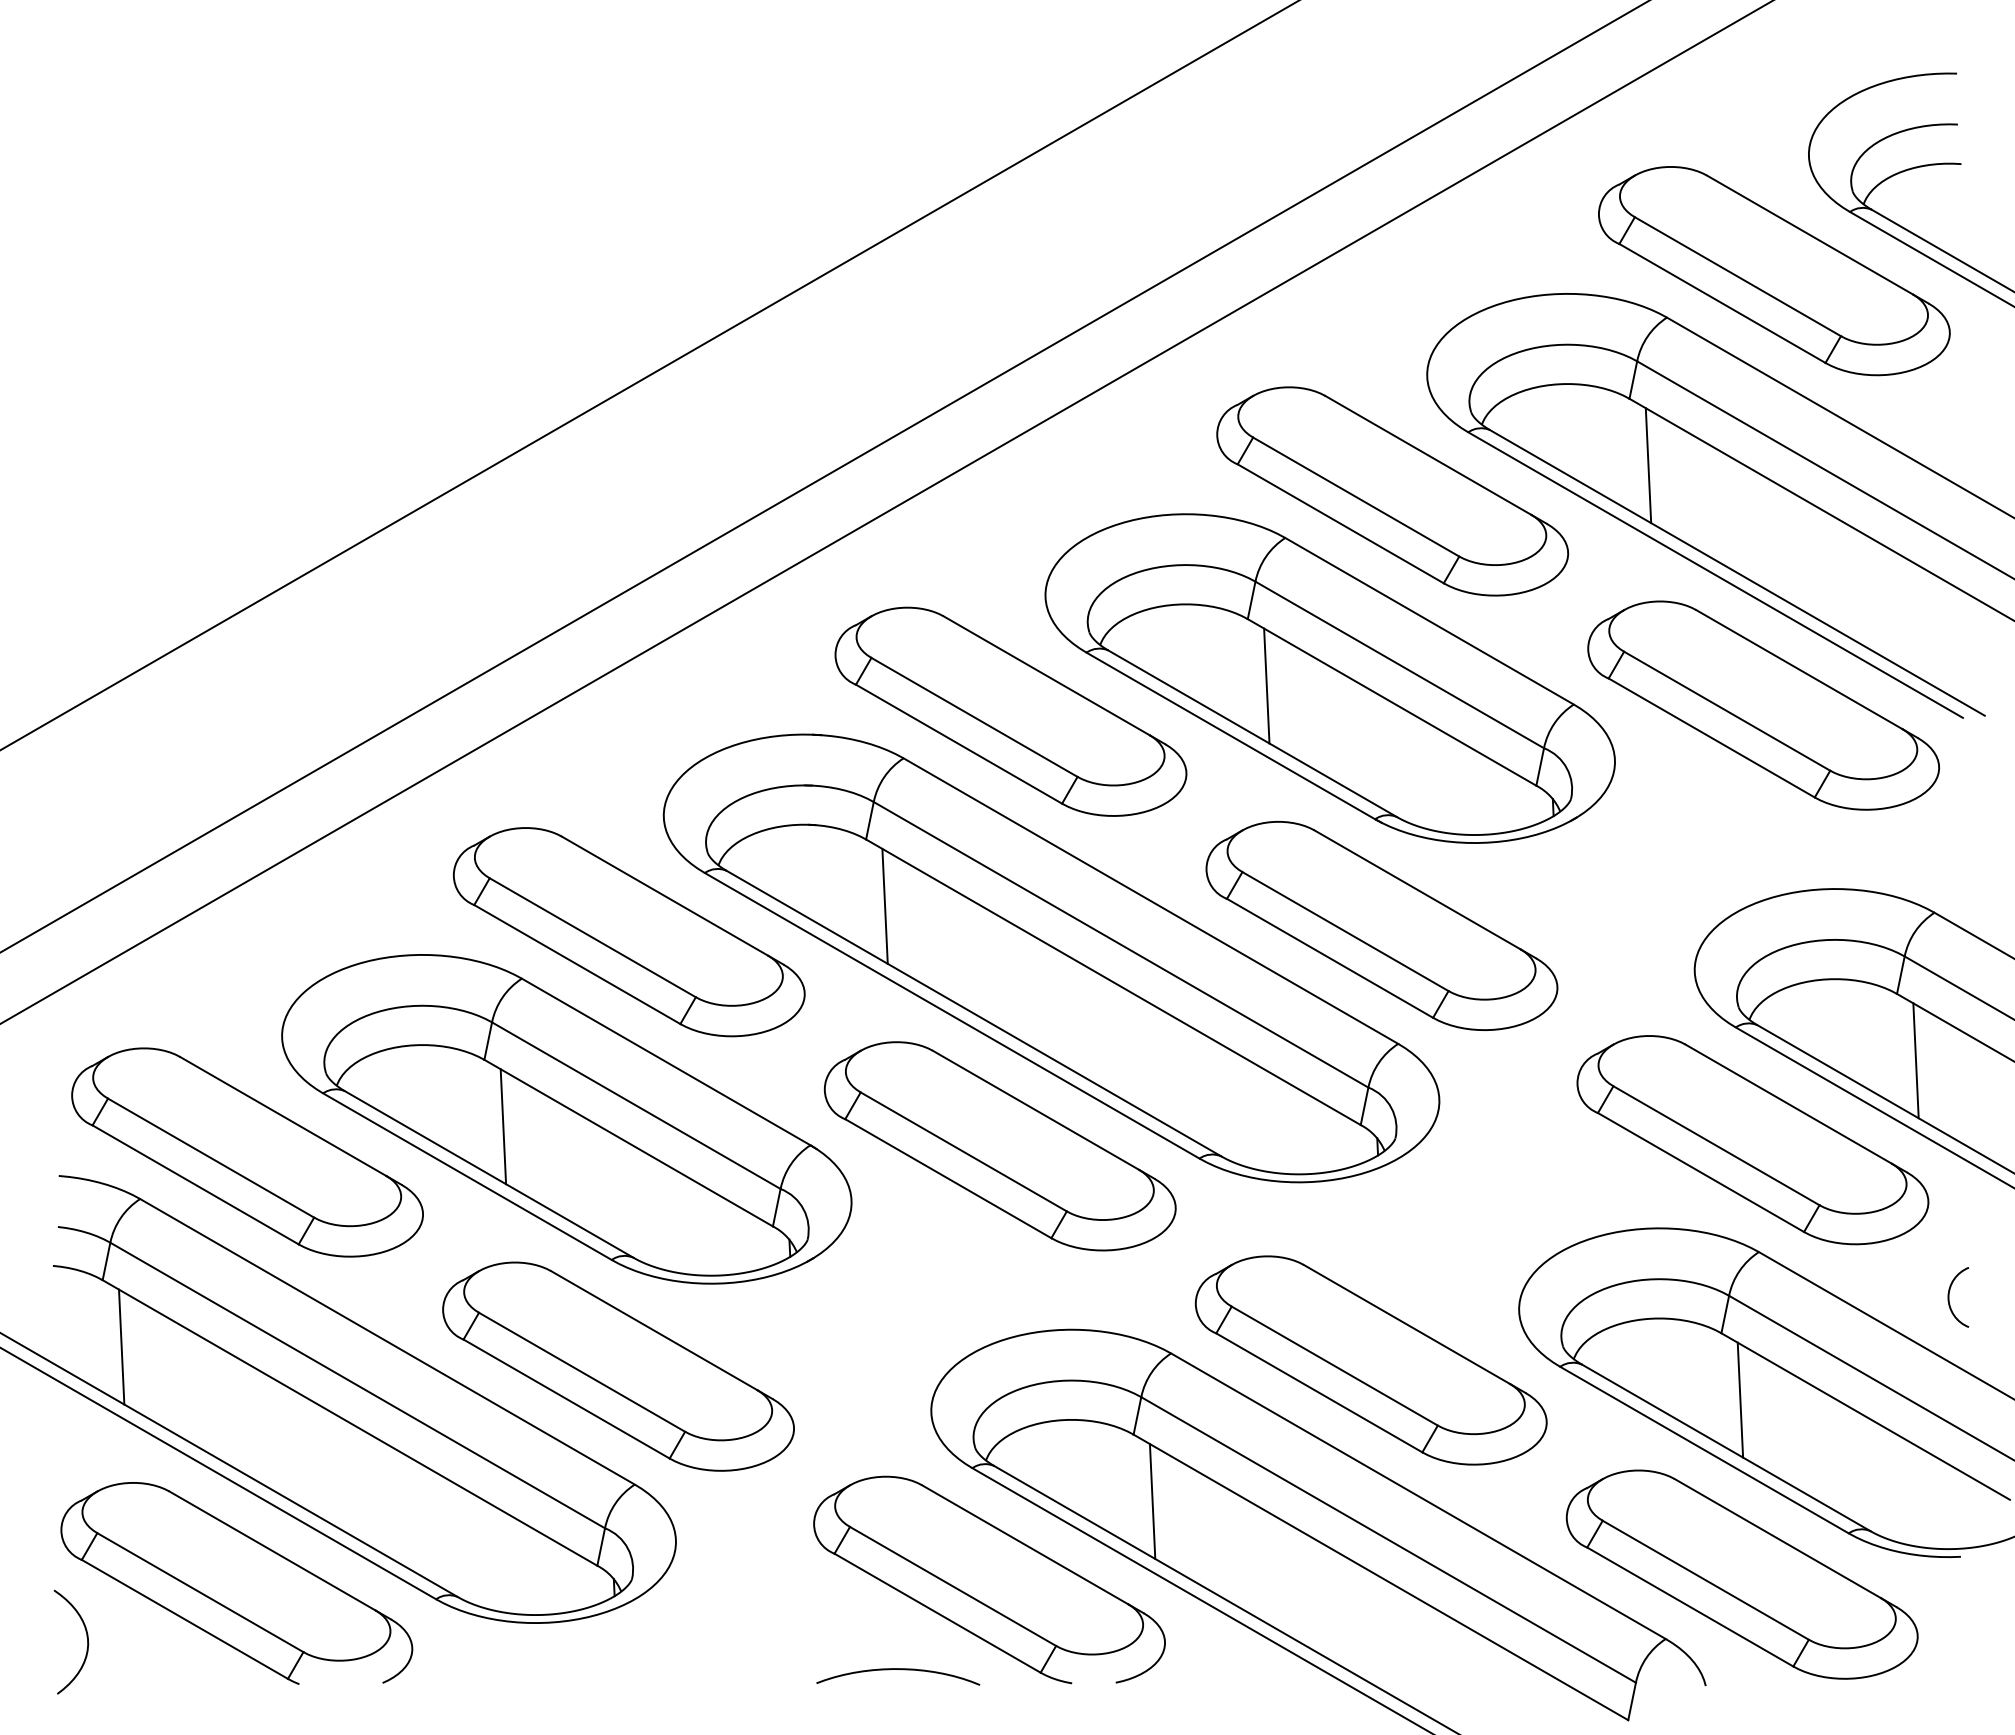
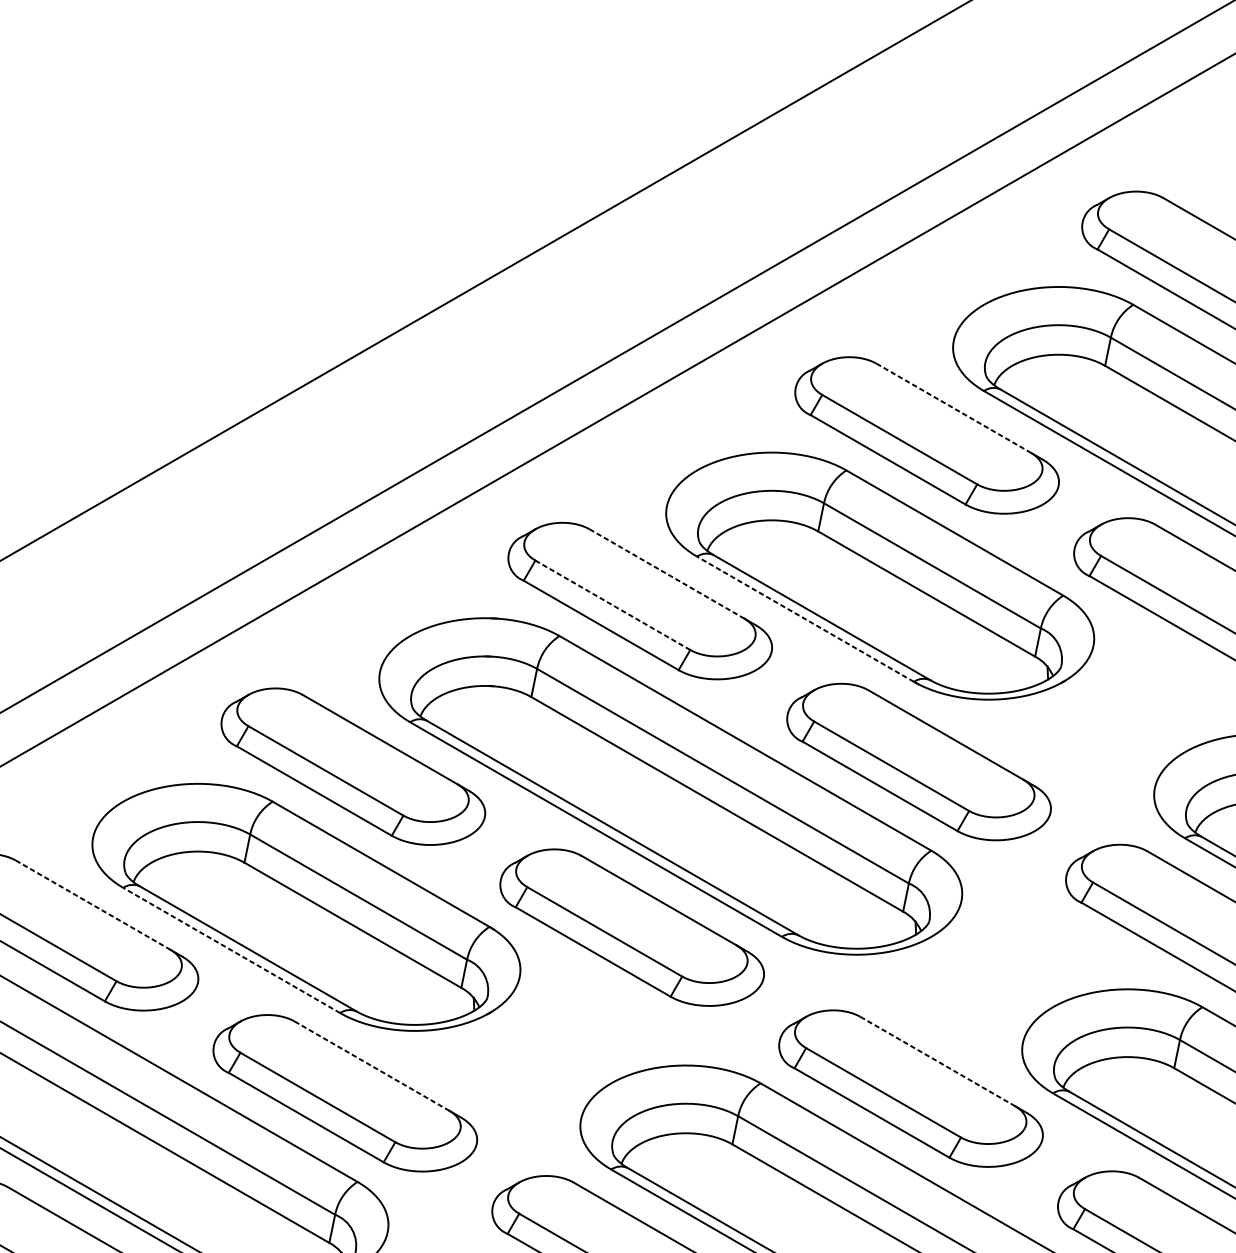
line: (1428, 455) -> (954, 408), solid -> dashed
line: (1648, 465) -> (1119, 415), removed
line: (1046, 675) -> (666, 573), solid -> dashed
line: (1266, 685) -> (832, 581), removed
line: (974, 717) -> (612, 605), solid -> dashed
line: (1230, 735) -> (805, 618), solid -> dashed
line: (884, 905) -> (545, 746), removed
line: (283, 1116) -> (93, 905), solid -> dashed
line: (503, 1126) -> (258, 912), removed
line: (467, 1176) -> (231, 950), solid -> dashed
line: (1406, 1324) -> (937, 1061), solid -> dashed
line: (654, 1330) -> (372, 1066), solid -> dashed
line: (1740, 1399) -> (1188, 1117), removed
line: (1152, 1501) -> (746, 1194), removed

